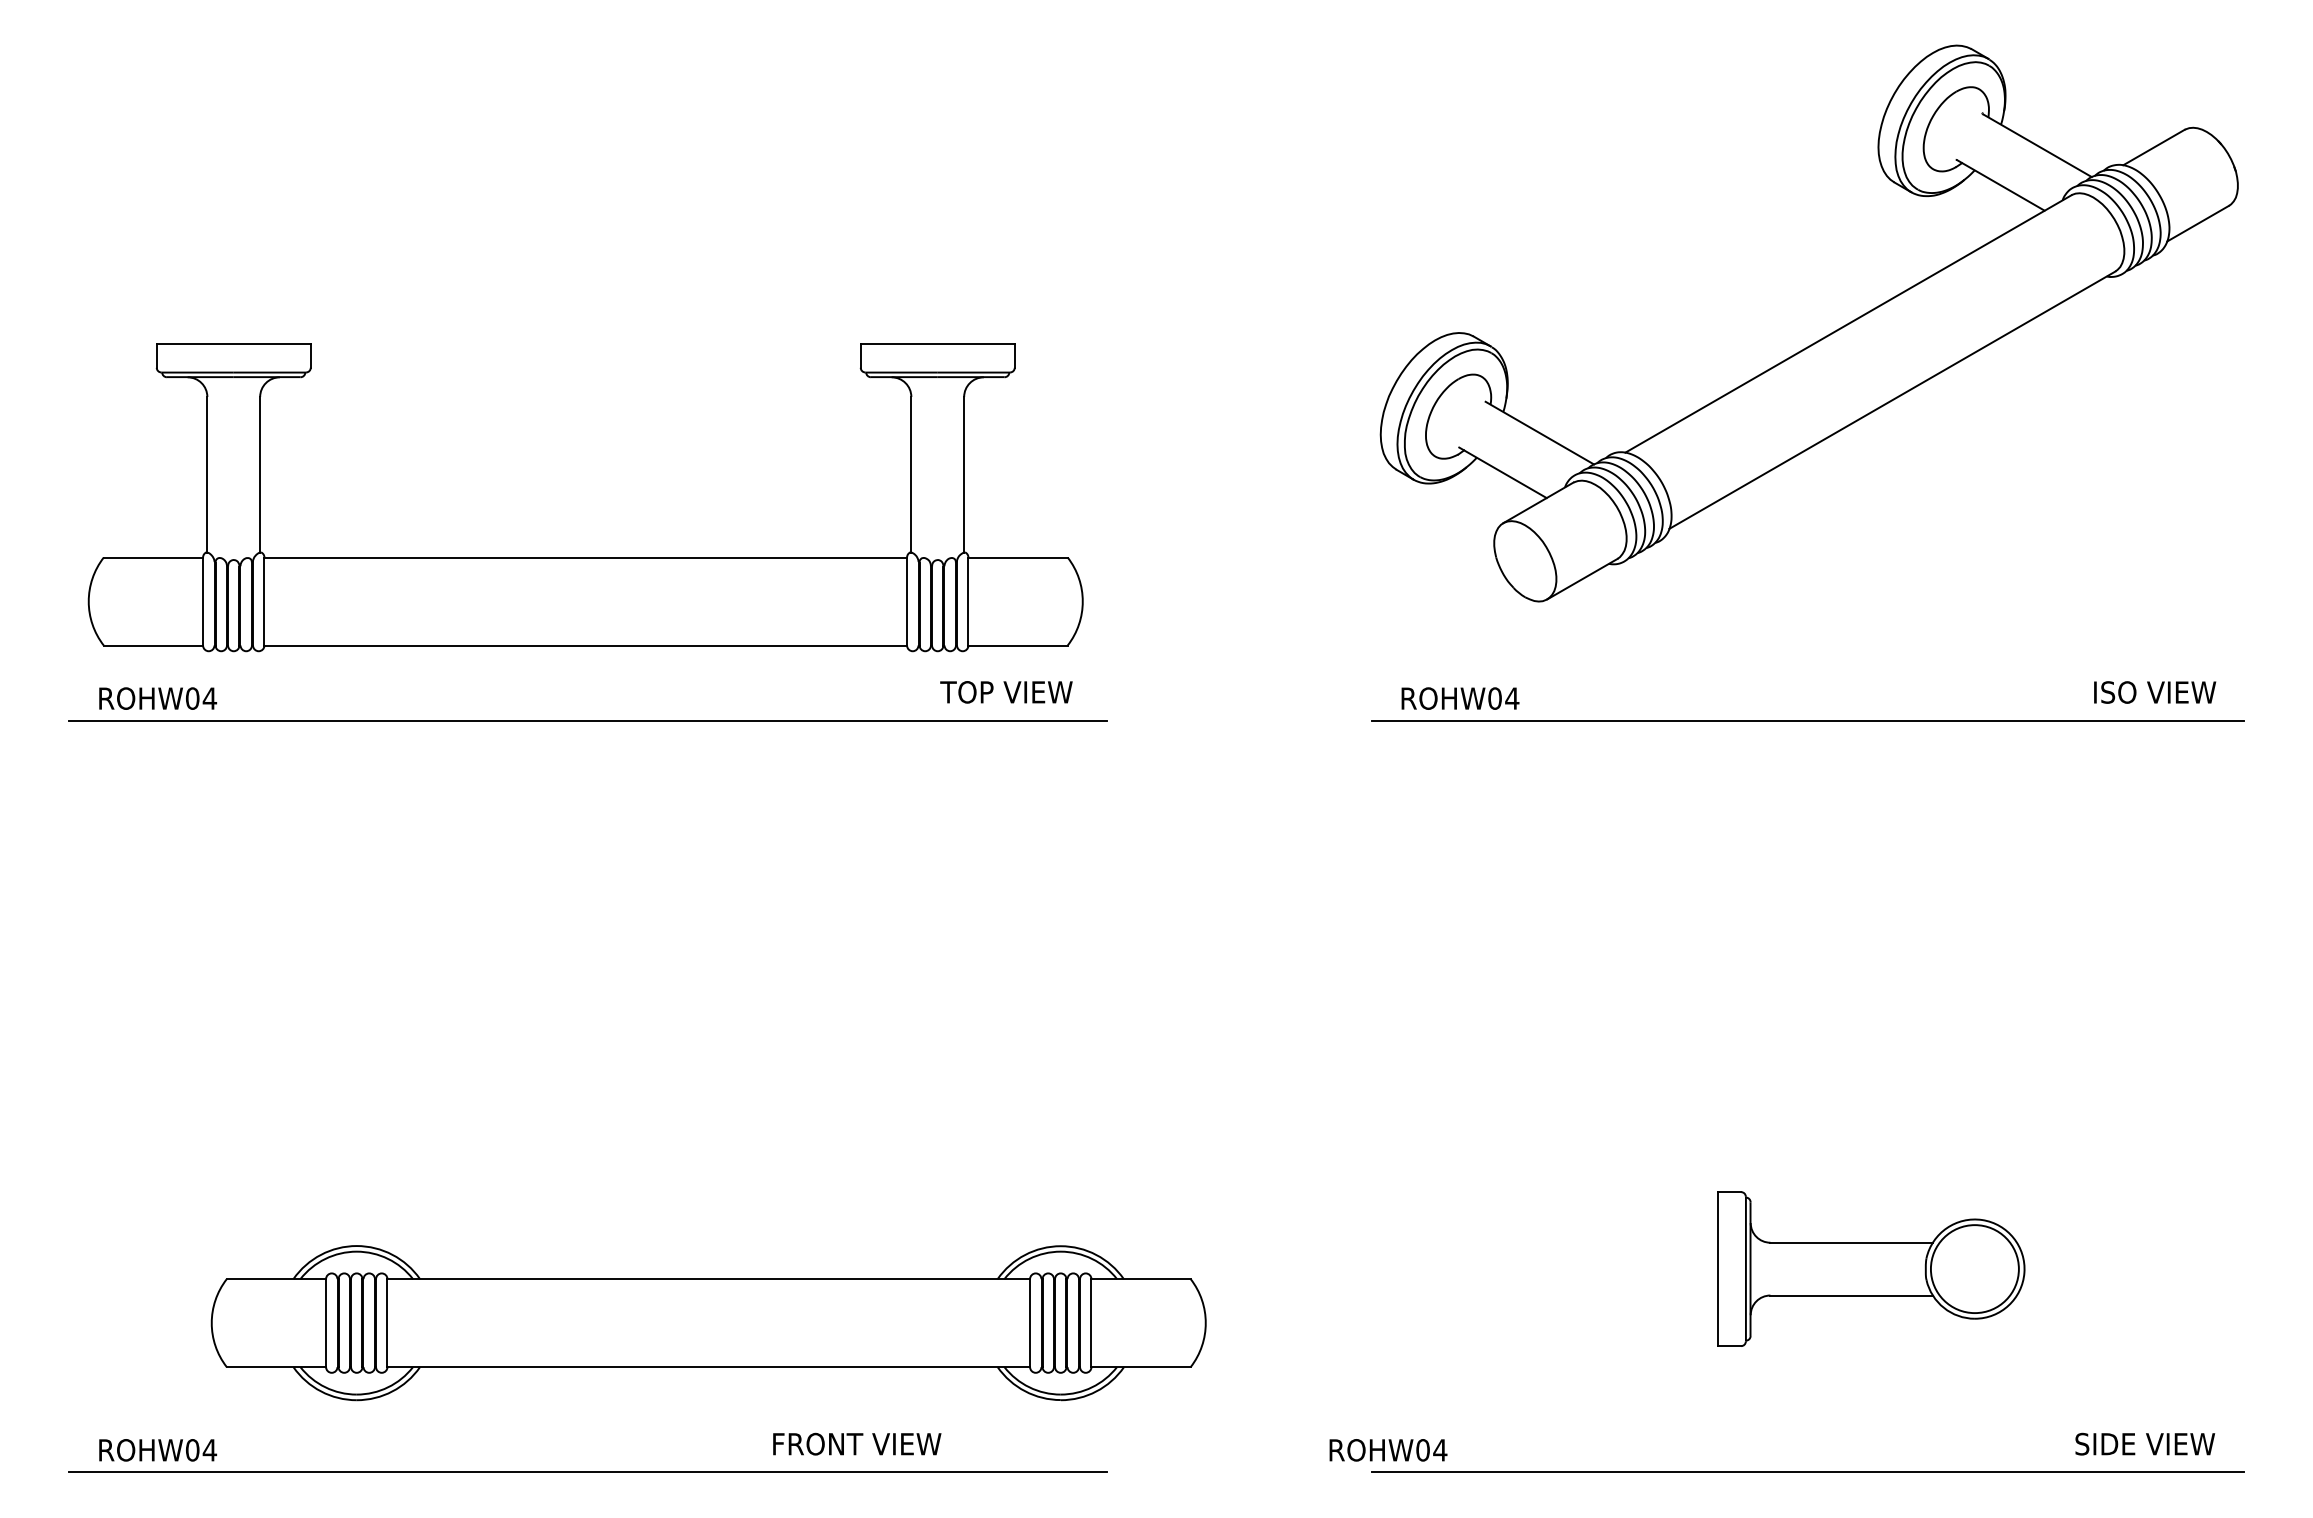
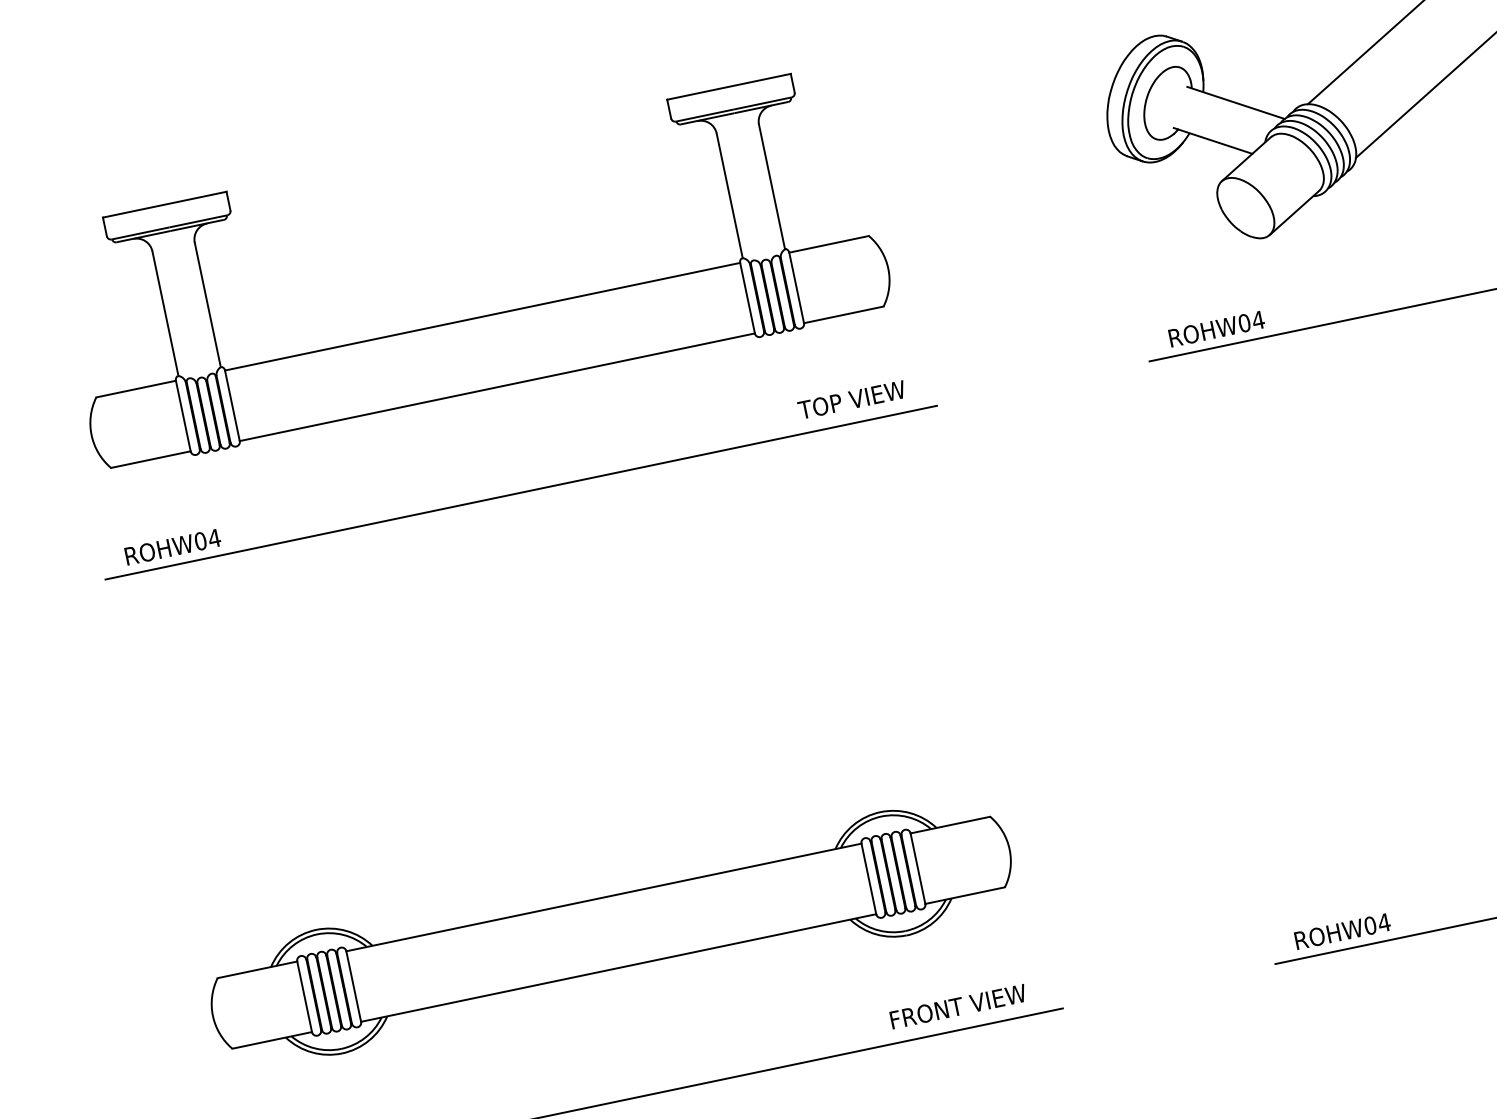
part: (585, 557) -> (482, 316), moved
part: (708, 1323) -> (611, 933), moved
text: (857, 1443) -> (958, 1006), moved
text: (1388, 1450) -> (1342, 931), moved

